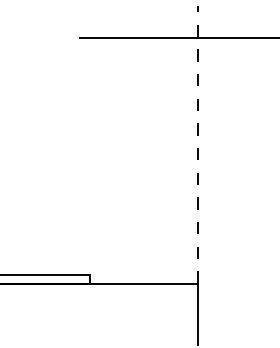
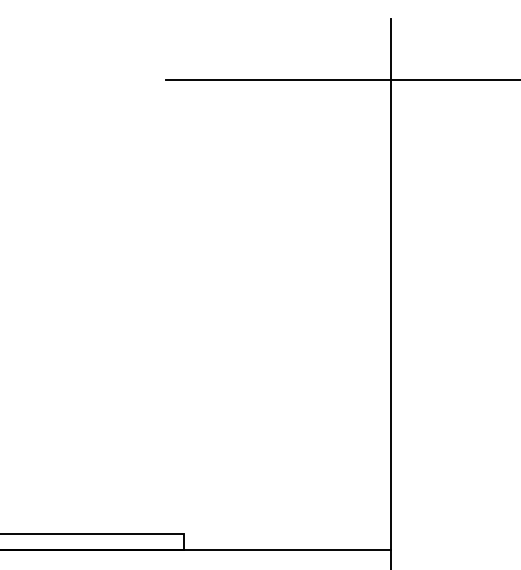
line: (197, 144) -> (390, 283), dashed -> solid

